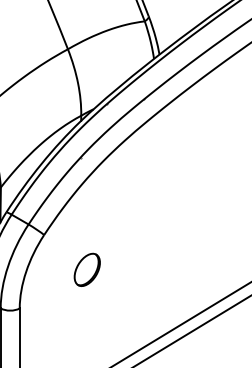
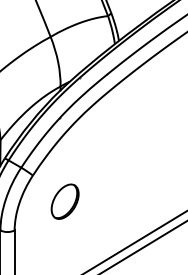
part: (86, 269) -> (64, 201), size x1.43

